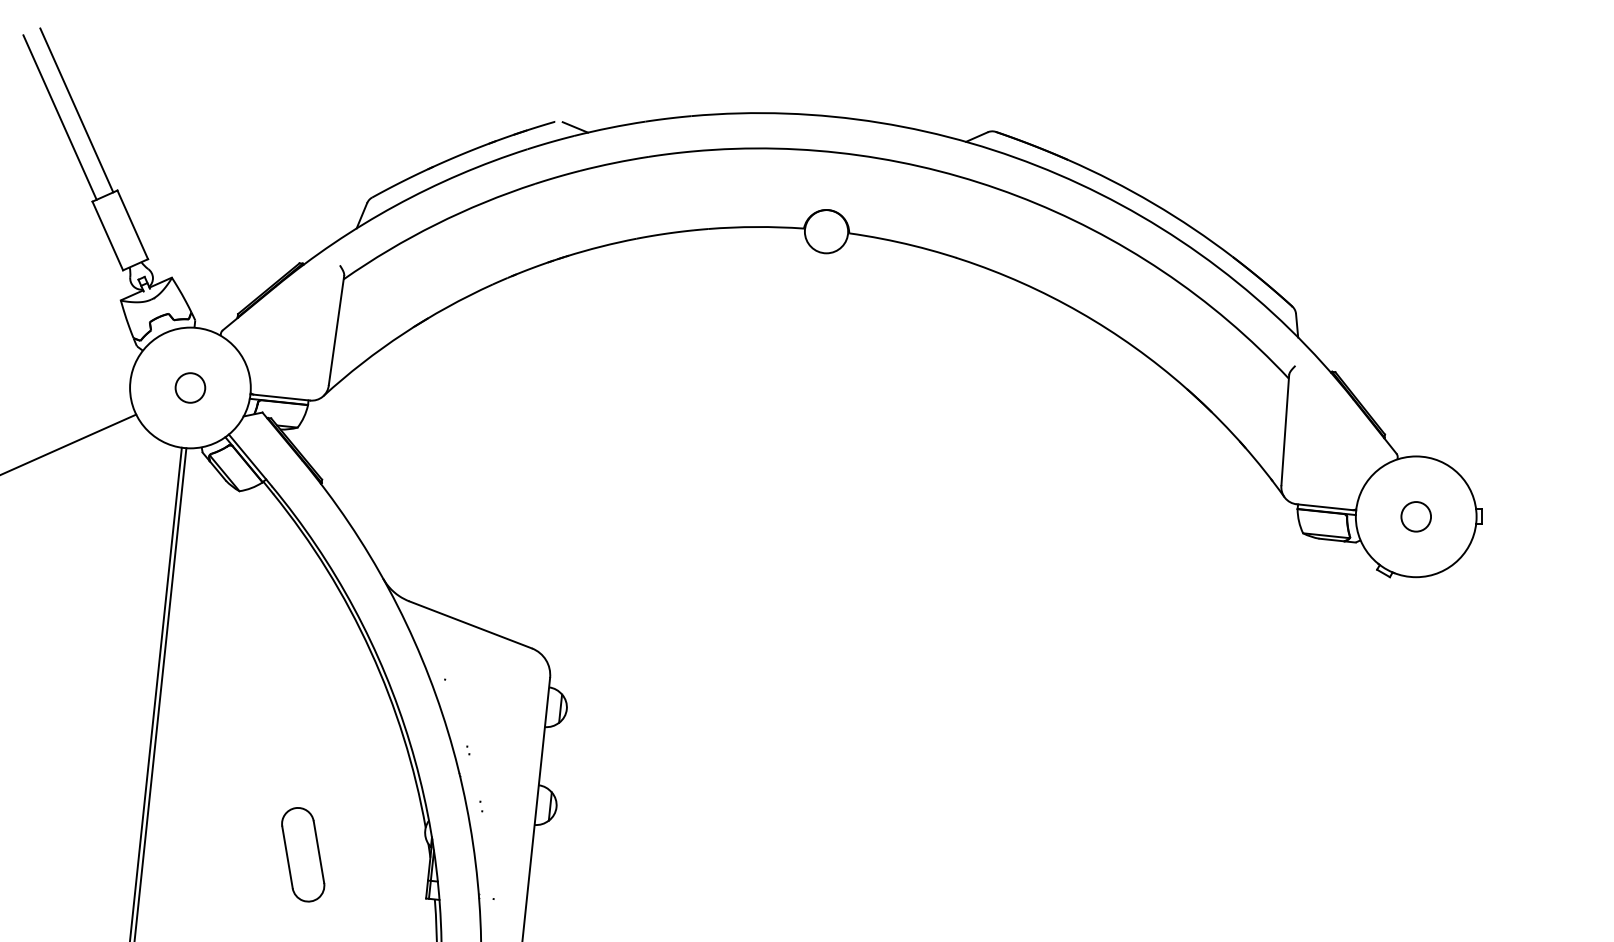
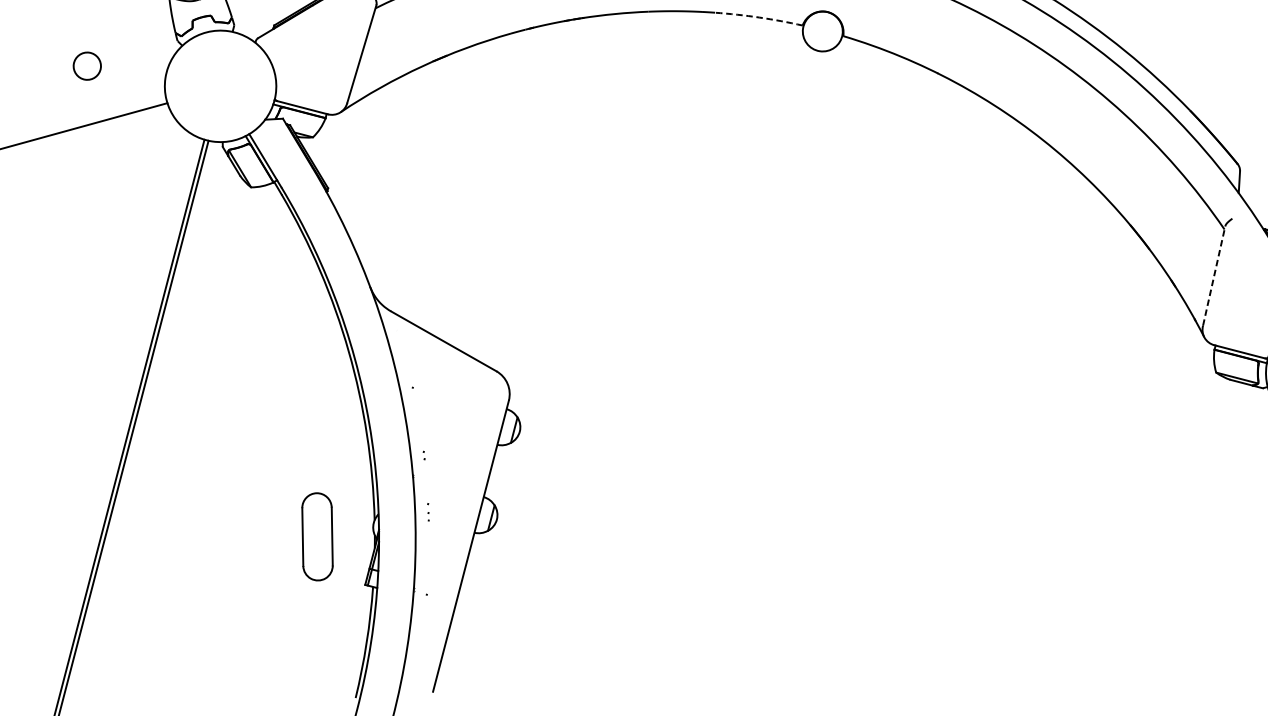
arc: (756, 227) -> (759, 18), solid -> dashed
circle: (190, 387) -> (87, 65), moved
line: (1285, 429) -> (1214, 275), solid -> dashed
part: (303, 854) -> (317, 536), moved

